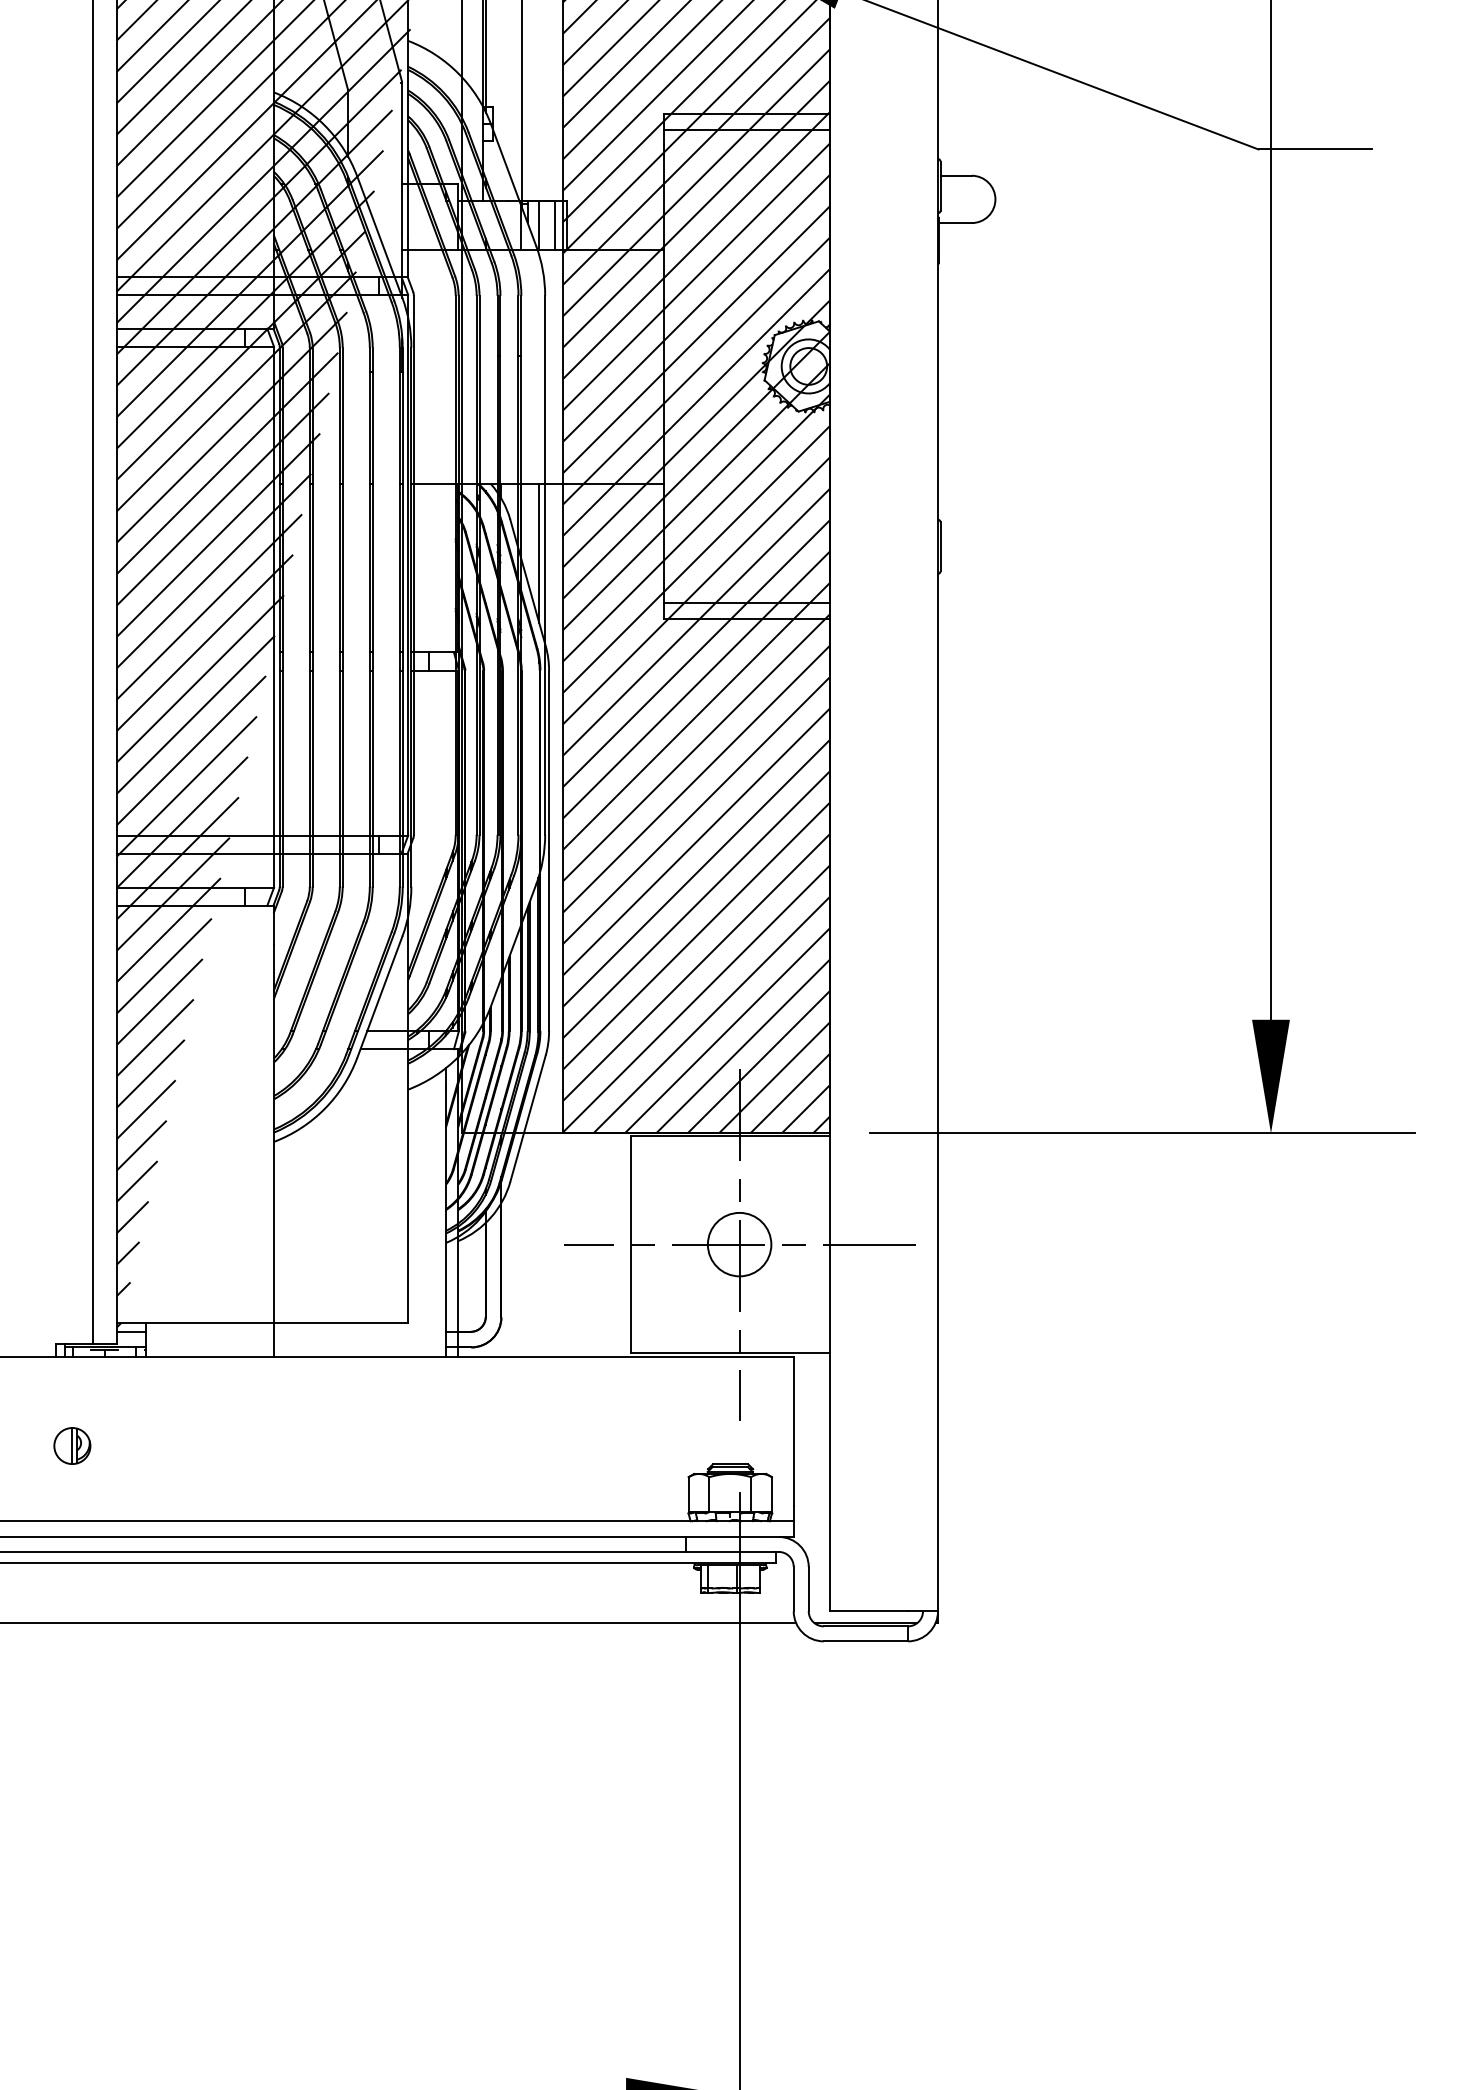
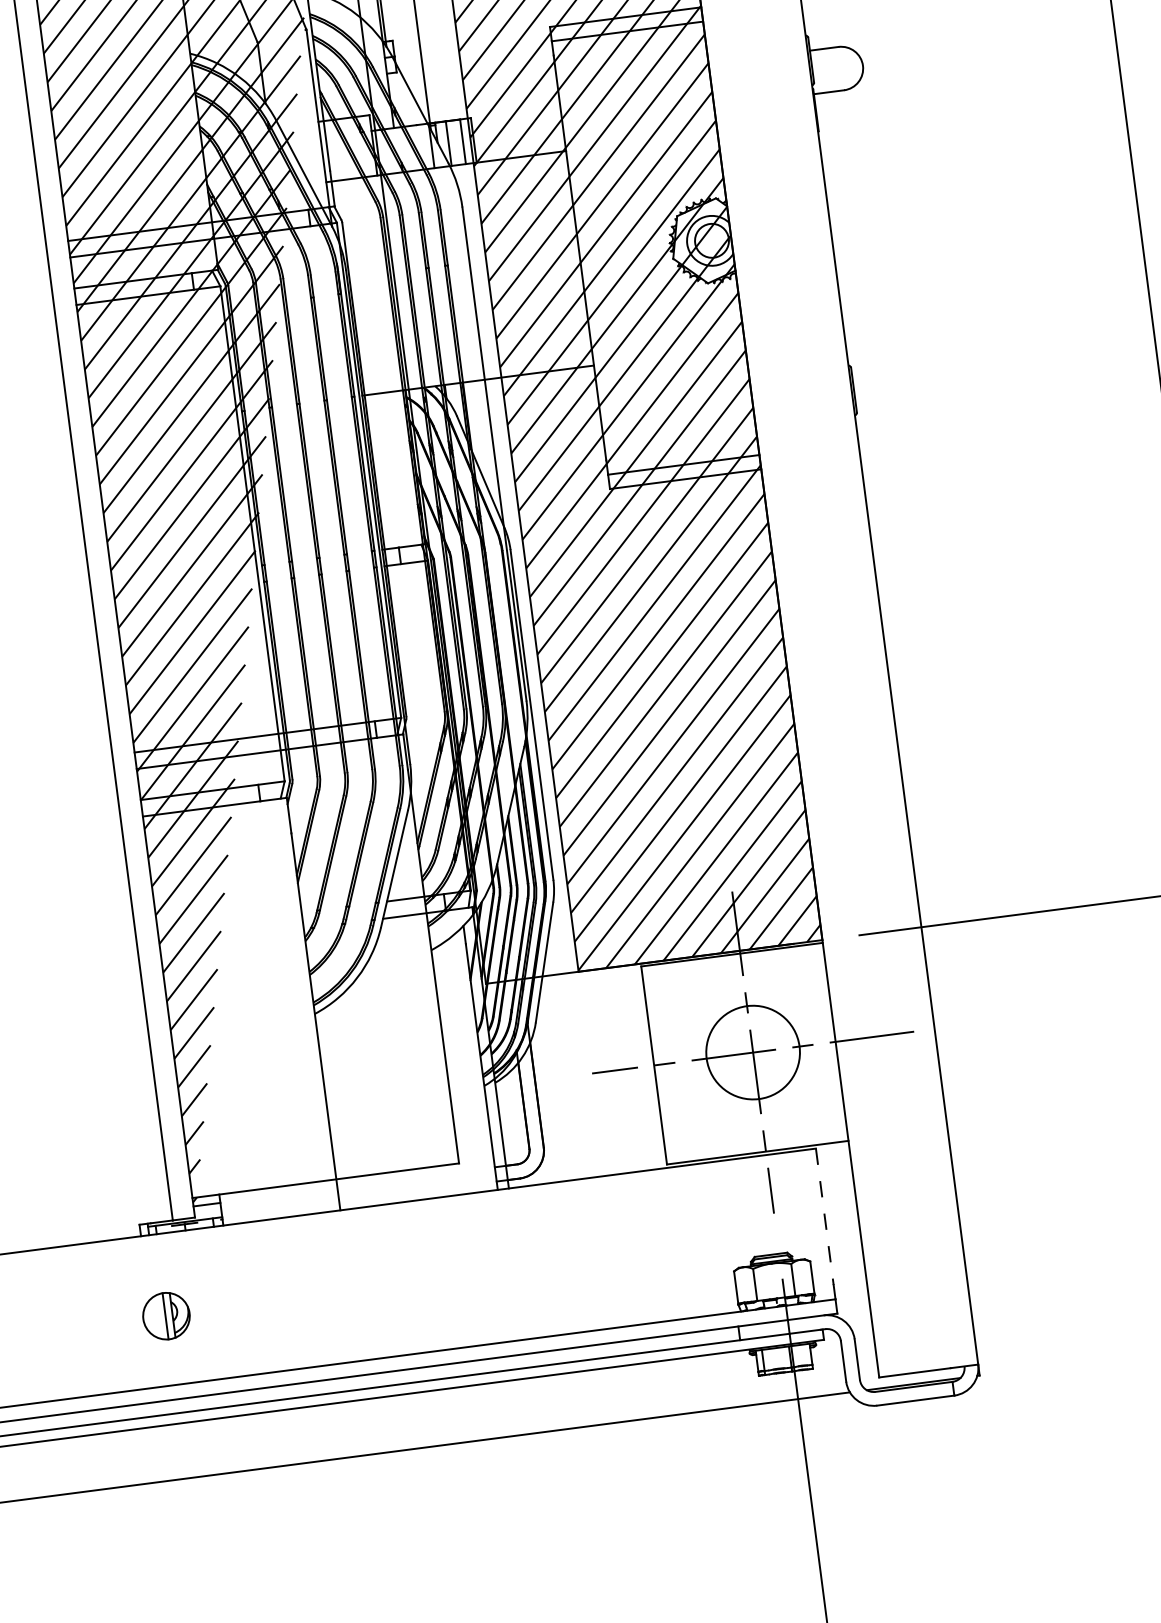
line: (539, 553) -> (487, 443), removed
circle: (739, 1244) -> (752, 1052), size x1.6
line: (793, 1431) -> (824, 1217), solid -> dashed
part: (72, 1445) -> (166, 1315), size x1.4

